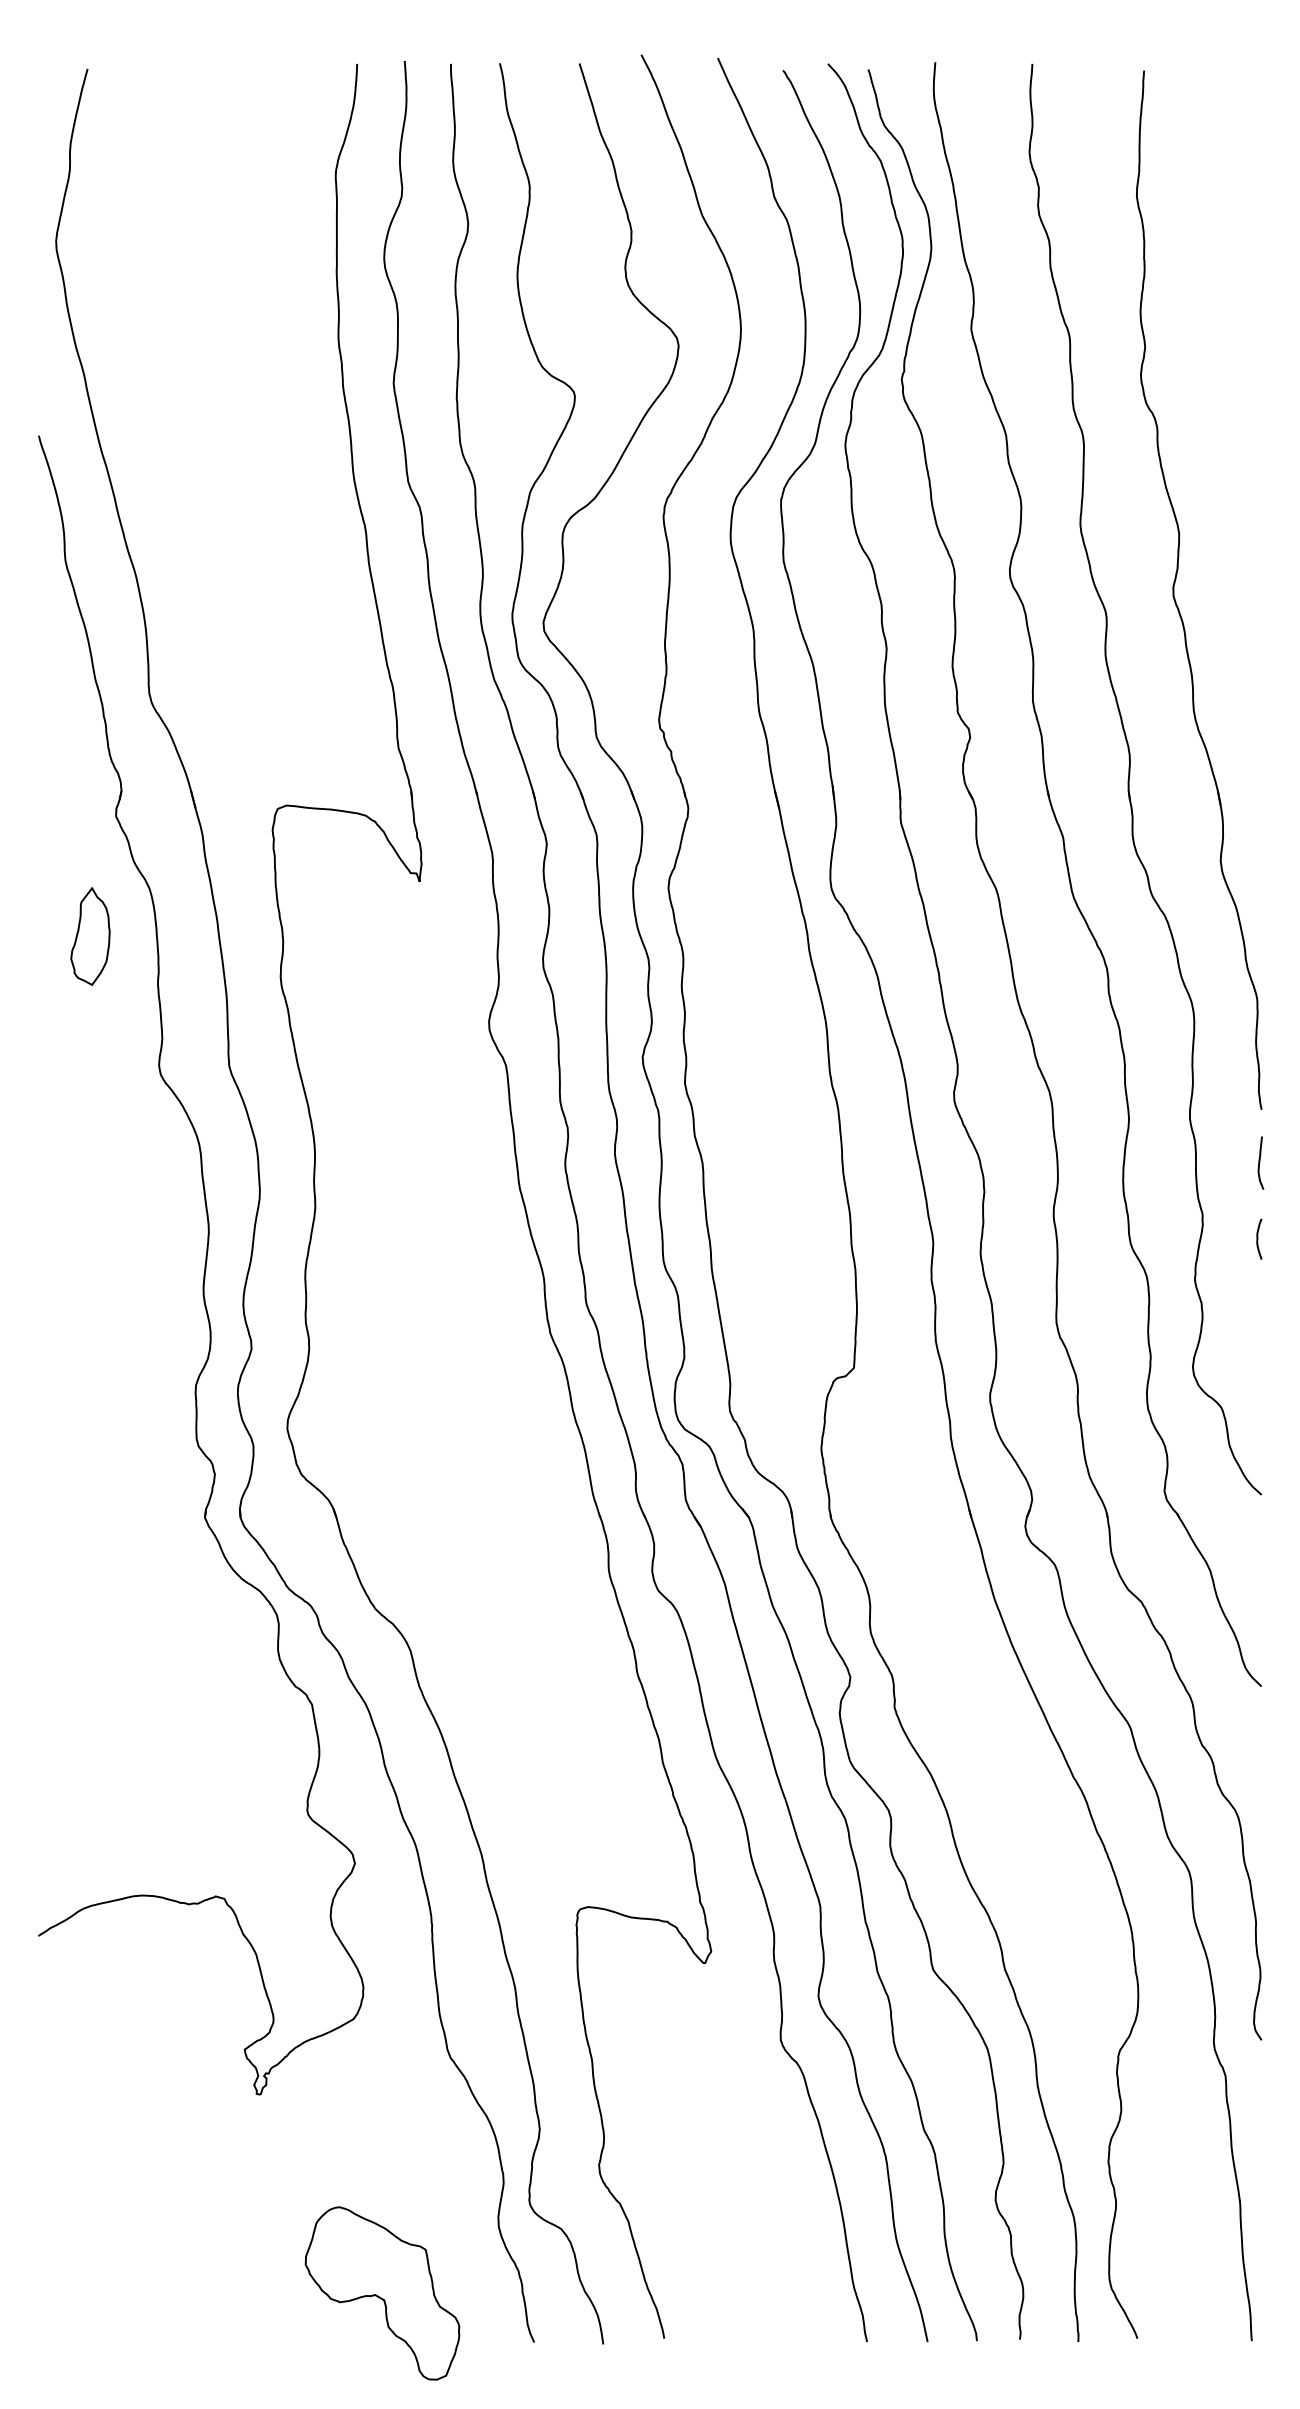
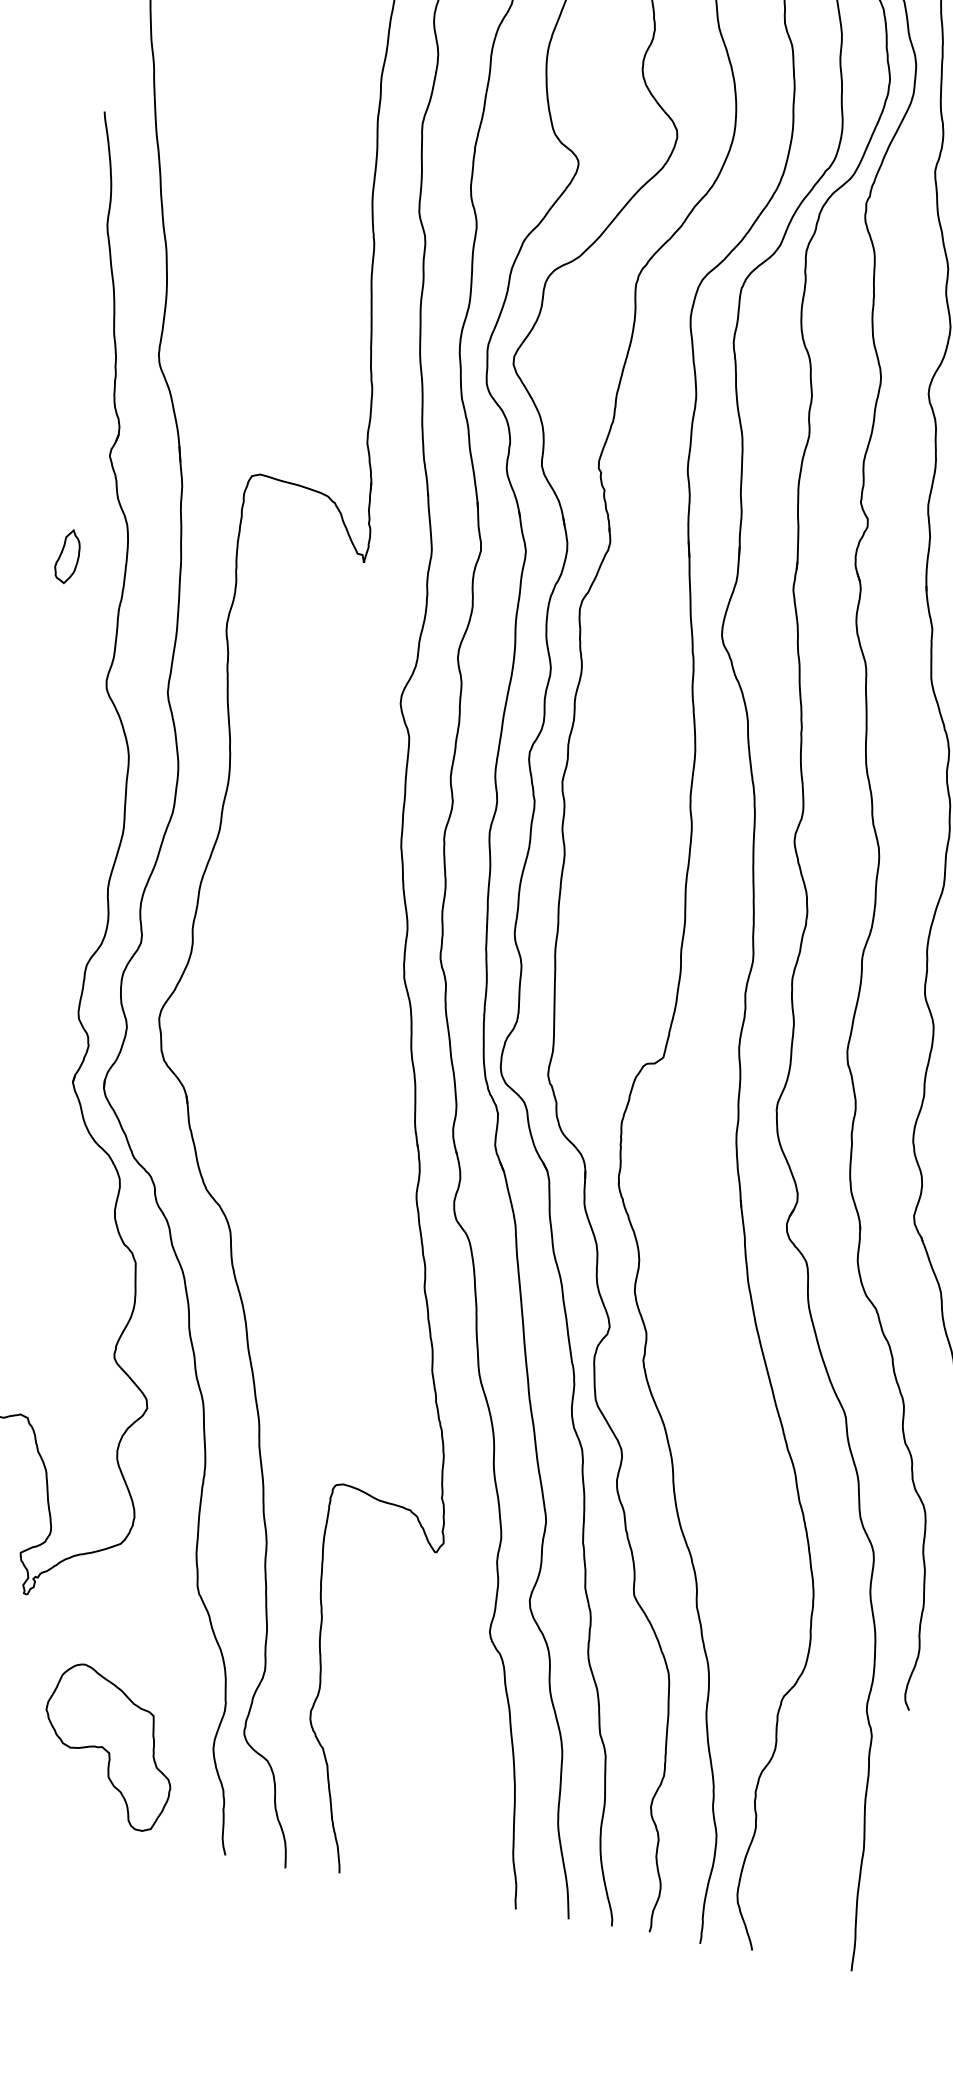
part: (90, 935) -> (68, 555), size x0.62
part: (382, 2293) -> (108, 1746), moved

